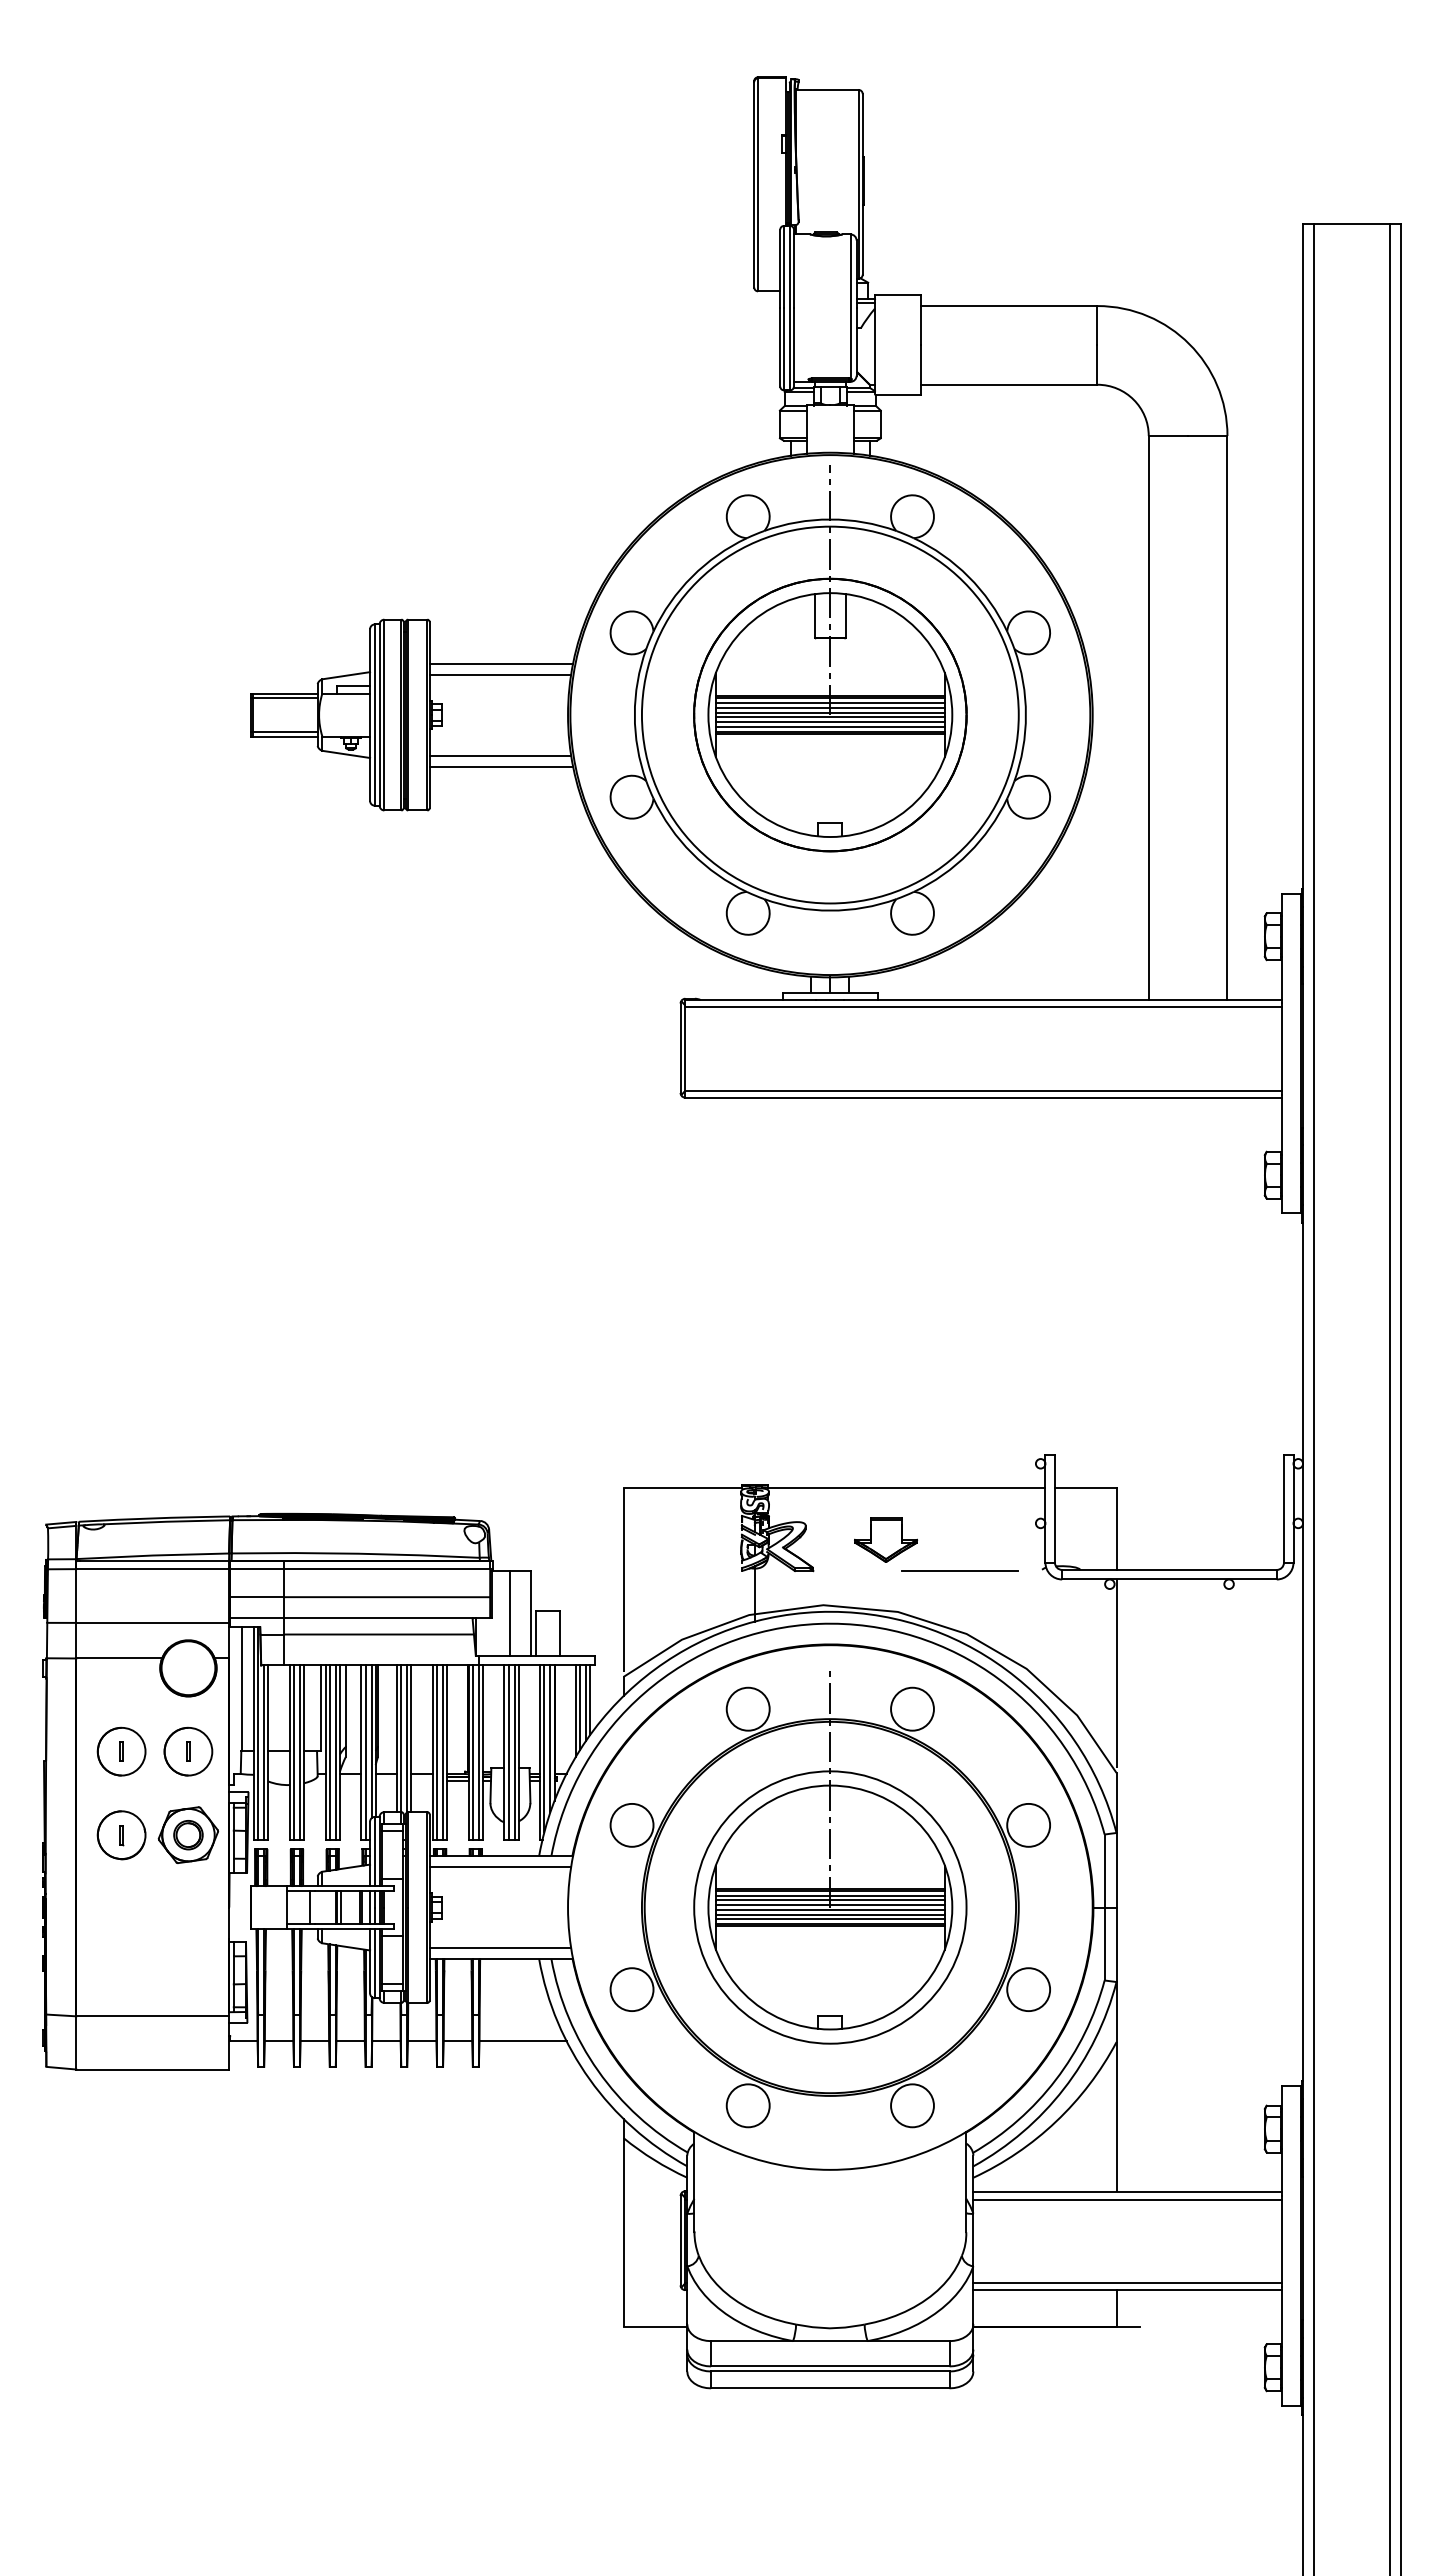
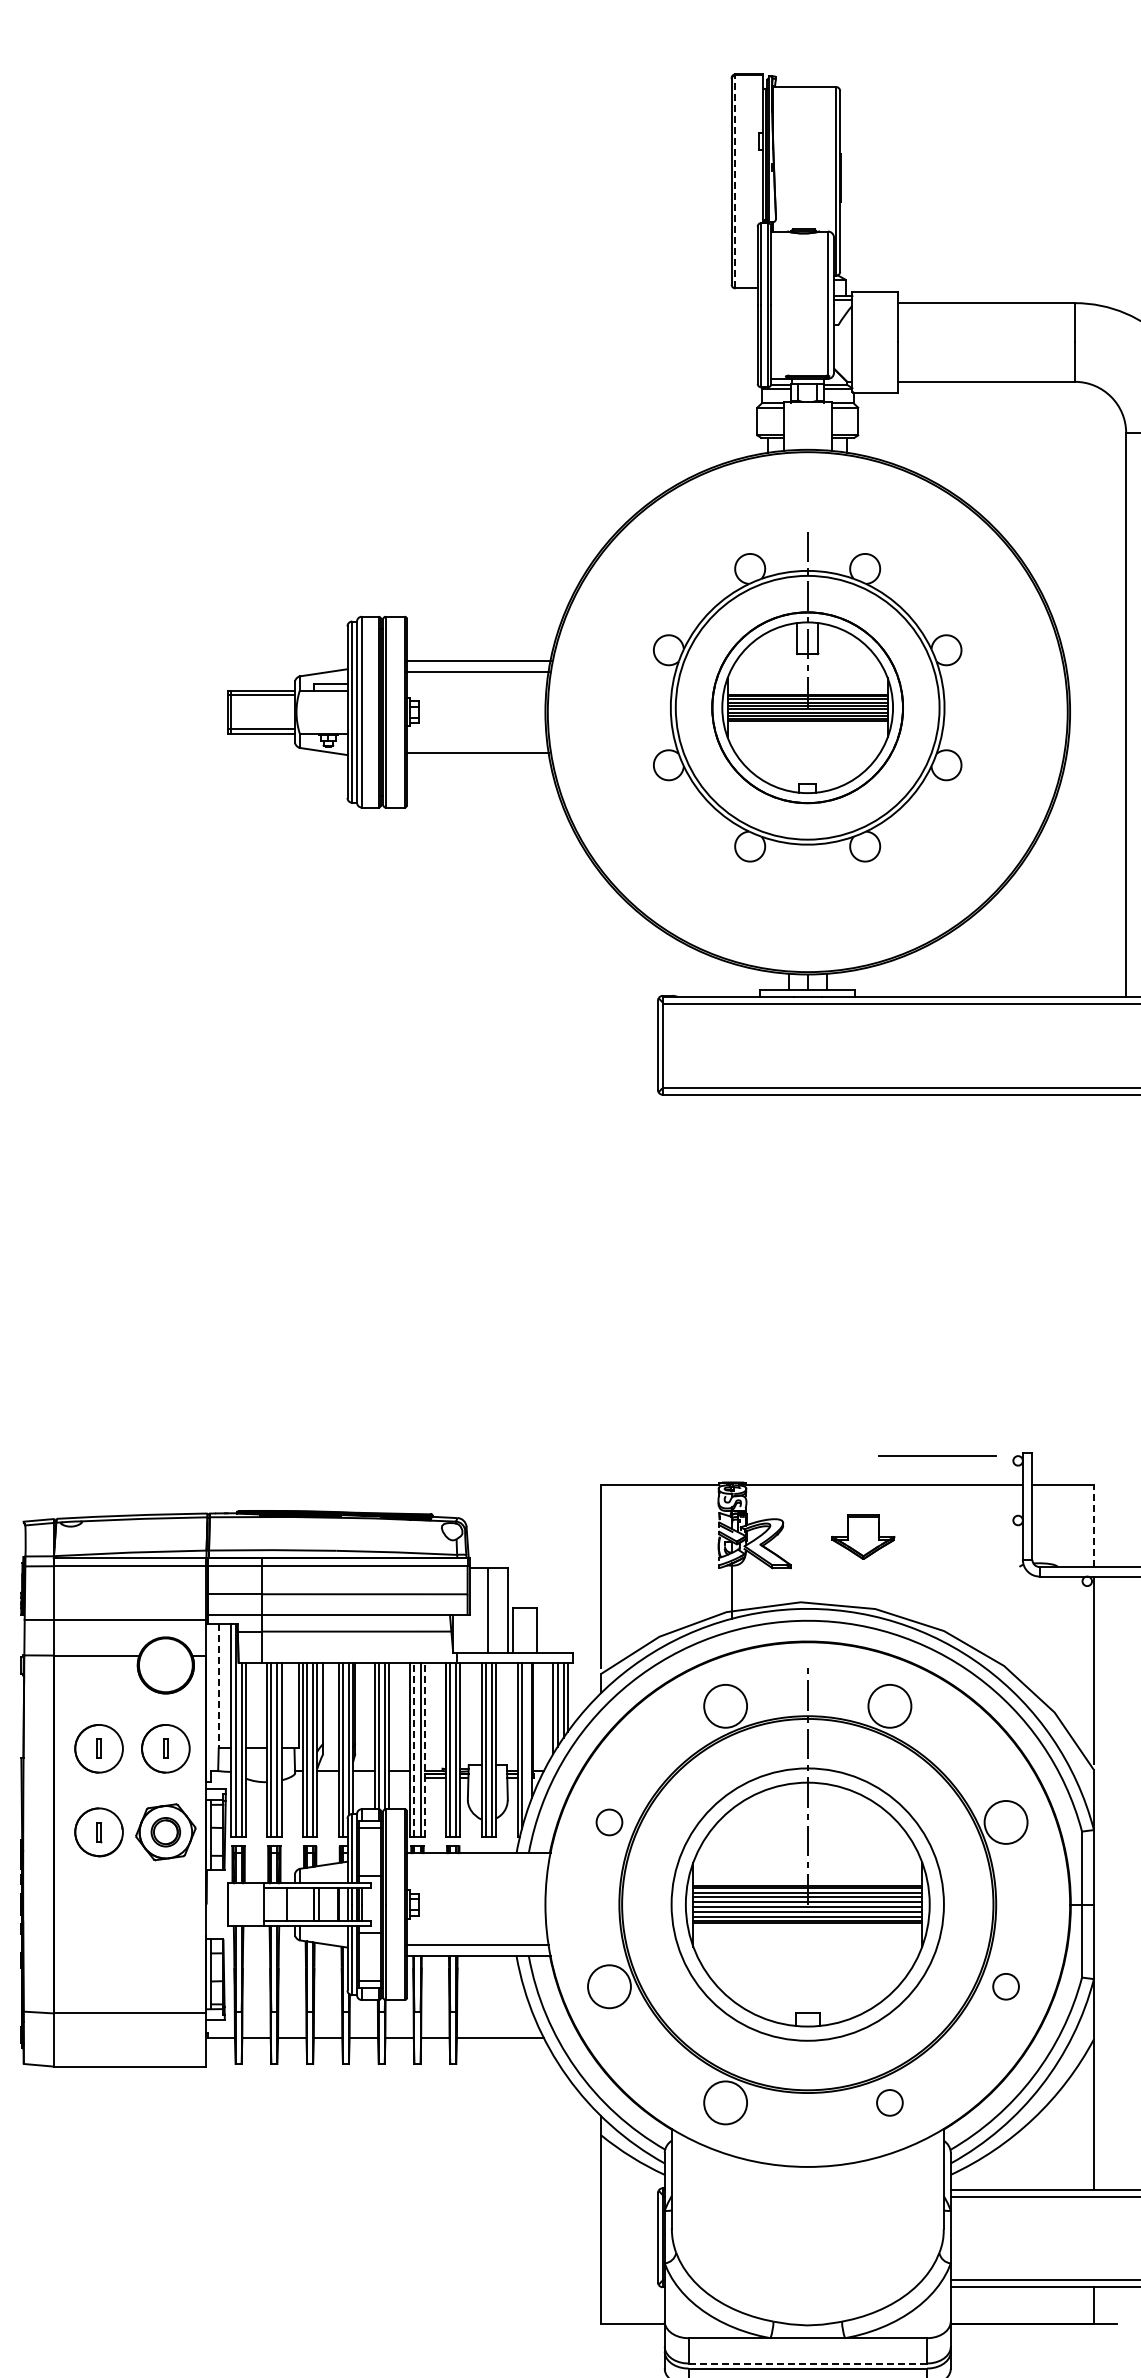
line: (758, 184) -> (735, 181), solid -> dashed
part: (829, 700) -> (806, 697), size x0.7
line: (501, 766) -> (478, 763), removed
line: (1116, 1528) -> (1093, 1525), solid -> dashed
line: (959, 1570) -> (936, 1455), moved
line: (241, 1689) -> (218, 1686), solid -> dashed
line: (550, 1738) -> (527, 1735), removed
line: (437, 1752) -> (414, 1749), solid -> dashed
line: (447, 1752) -> (424, 1749), solid -> dashed
circle: (631, 1824) -> (608, 1821), size x0.6
line: (500, 1866) -> (477, 1863), removed
circle: (1028, 1989) -> (1005, 1986), size x0.6
circle: (912, 2105) -> (889, 2102), size x0.6
line: (829, 2366) -> (806, 2363), solid -> dashed

